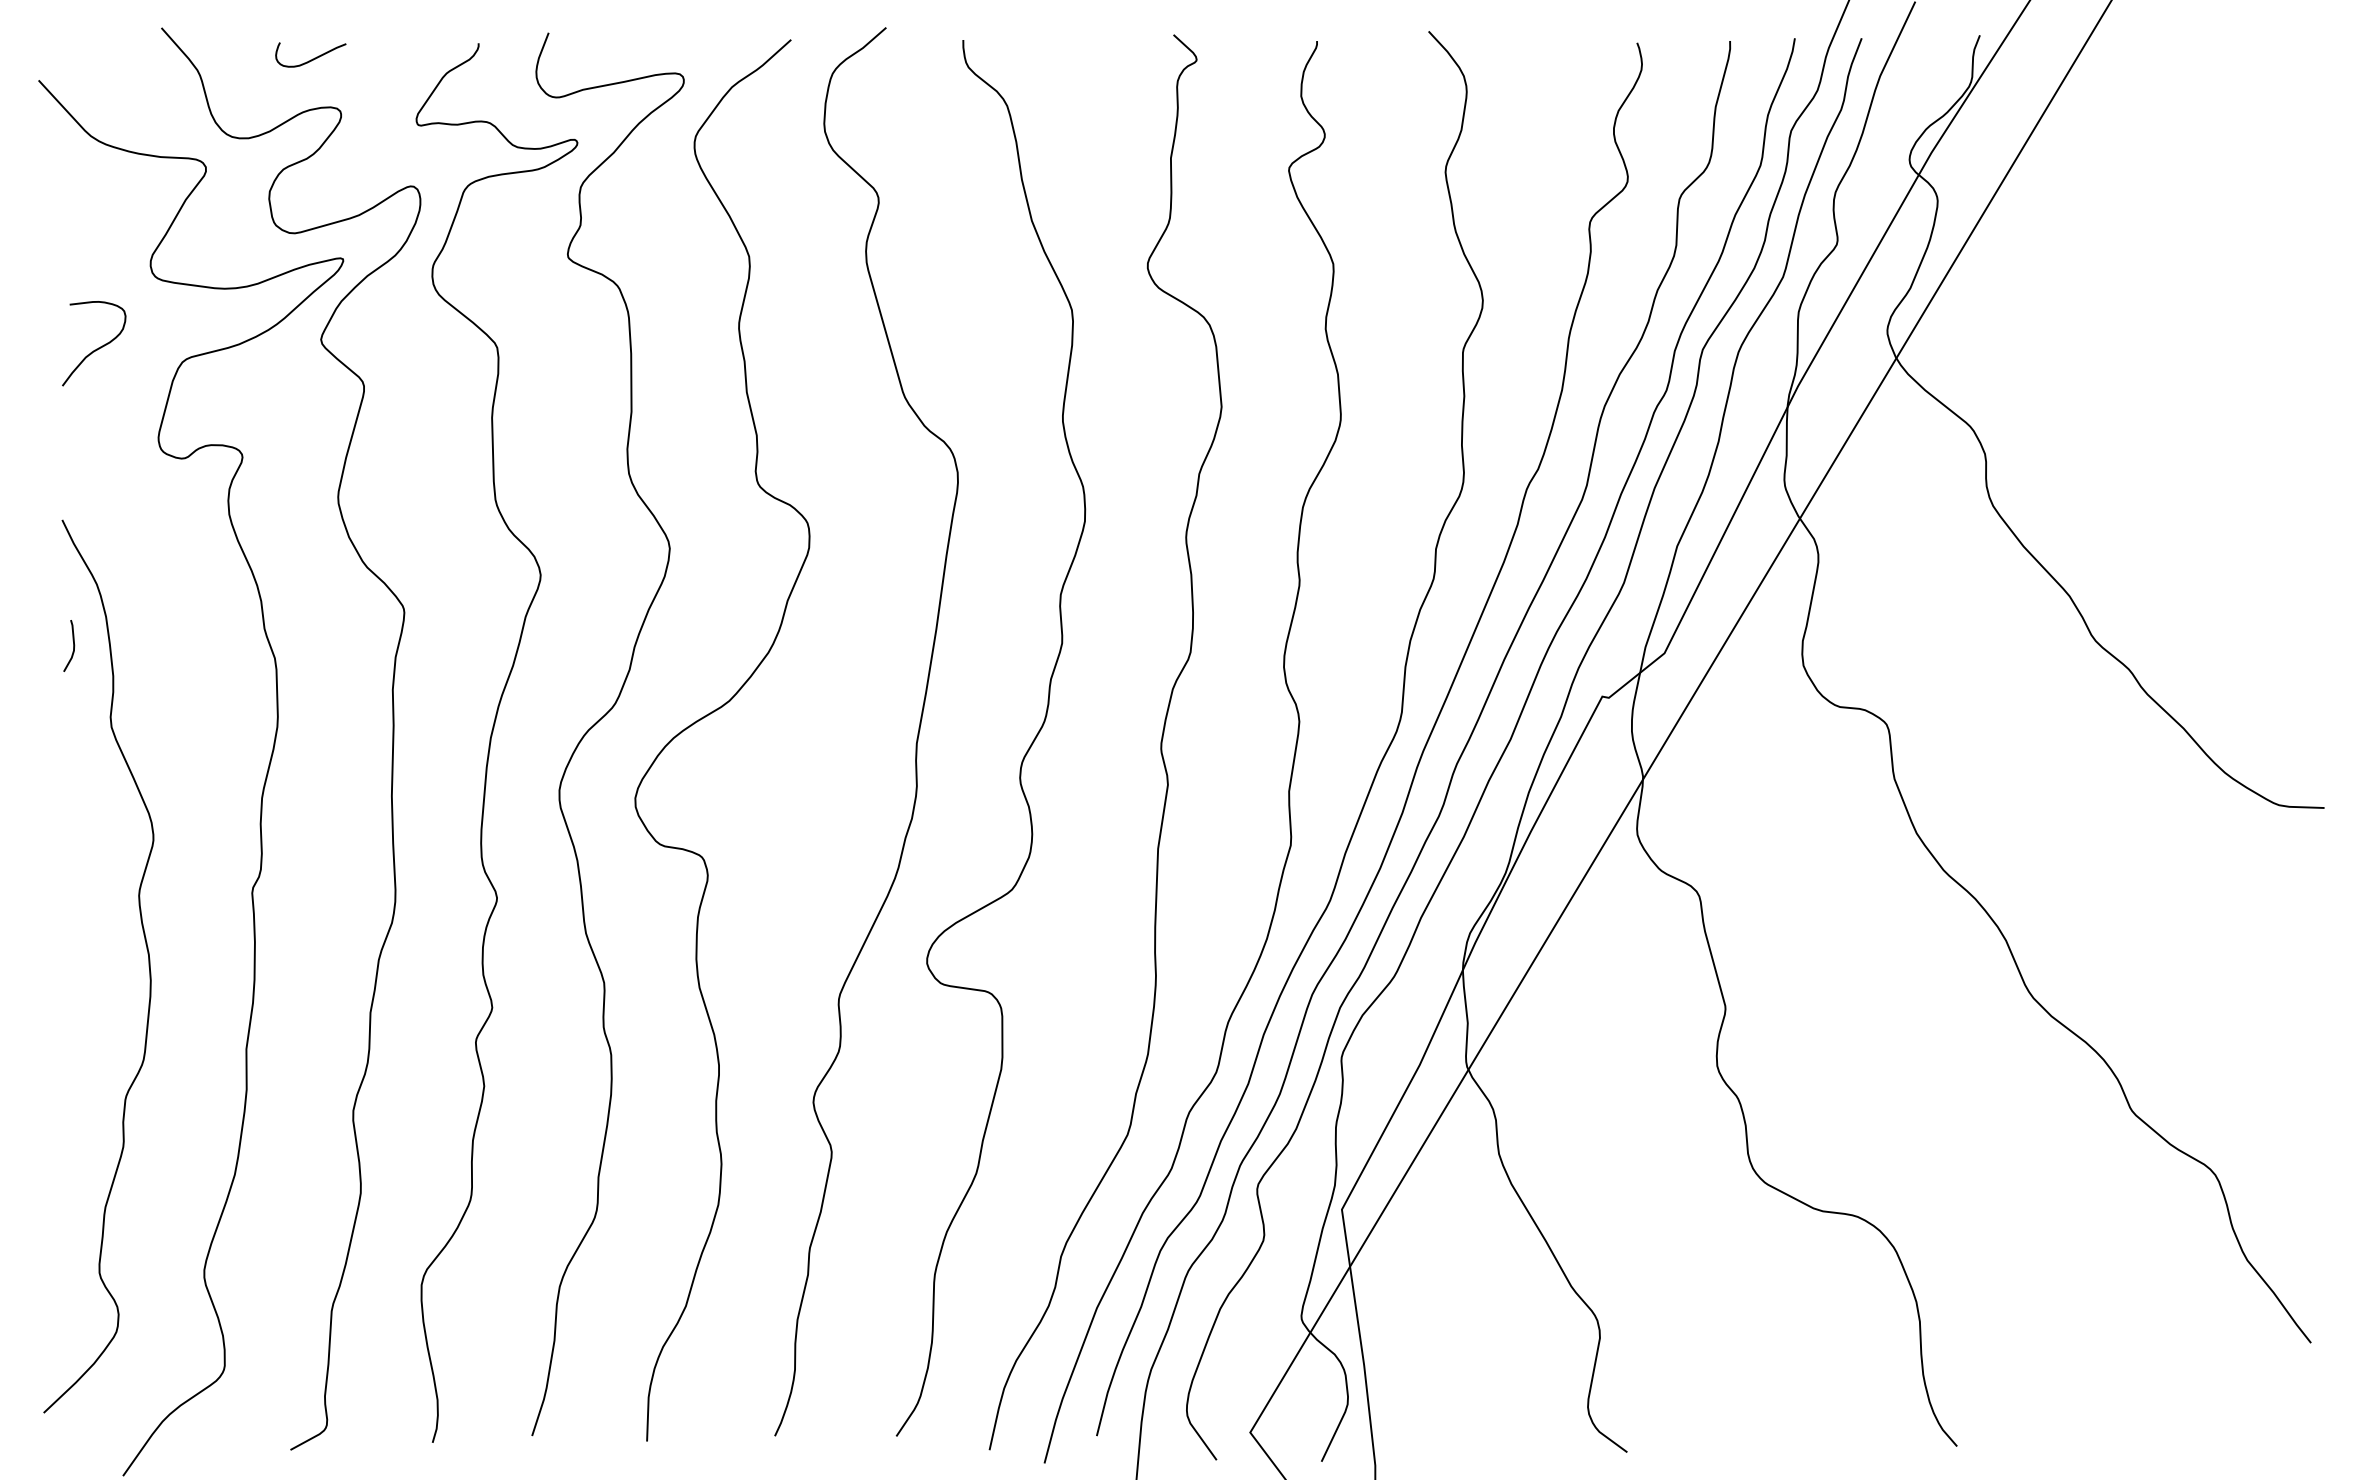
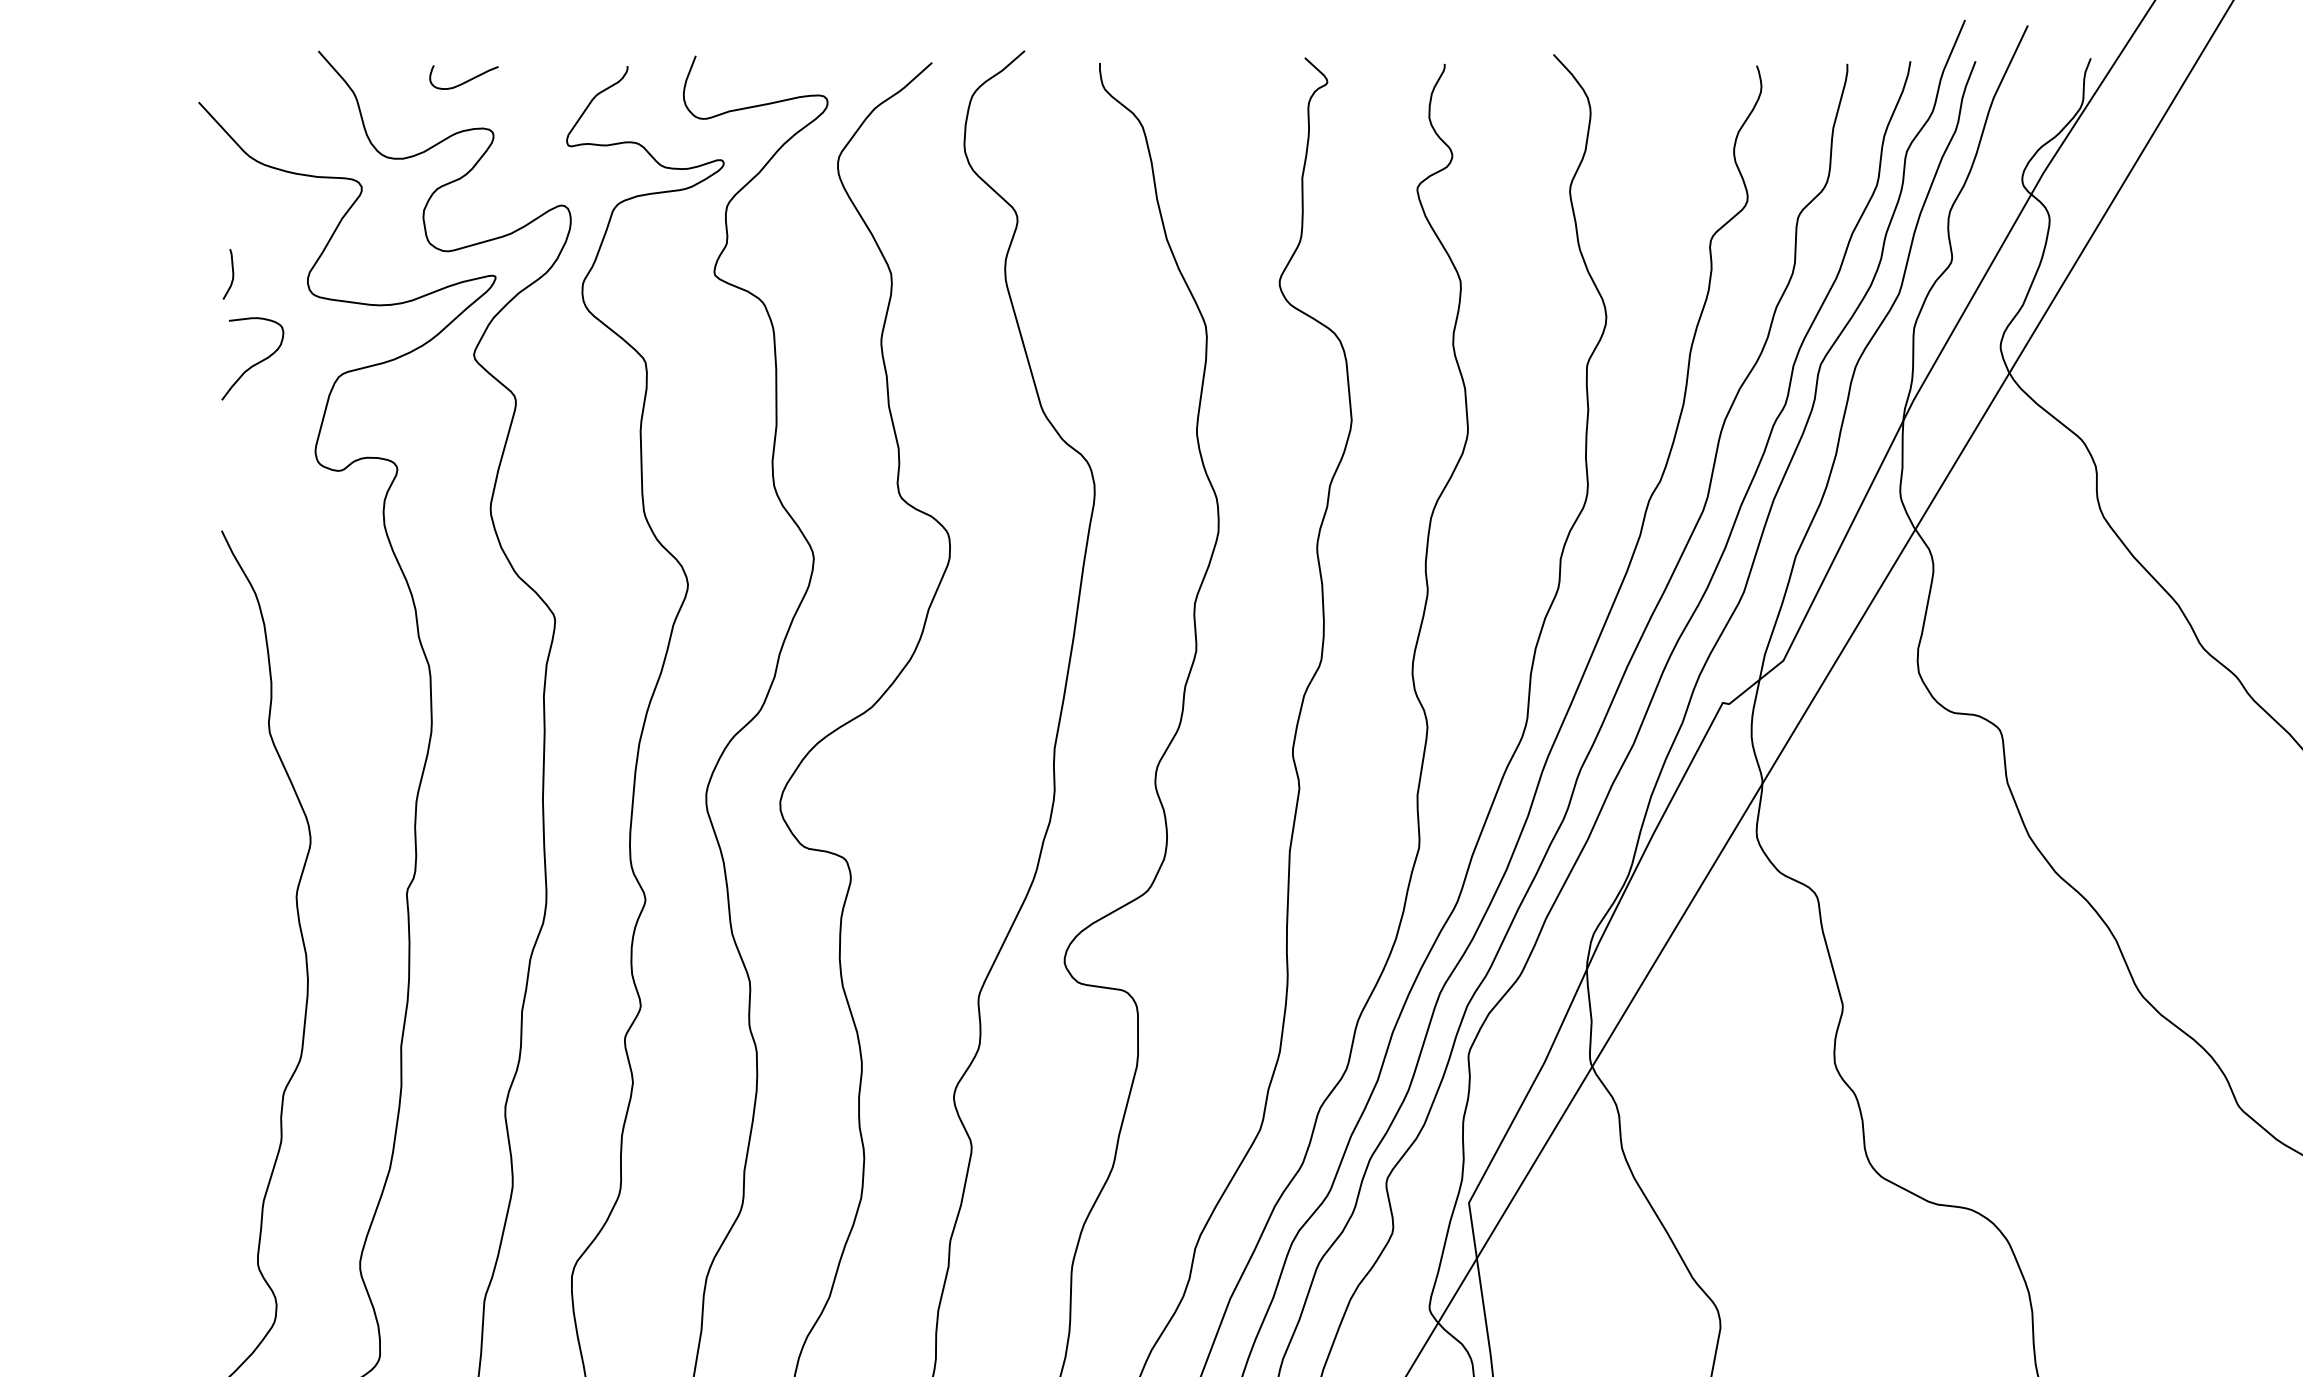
curve: (73, 645) -> (232, 273), moved

